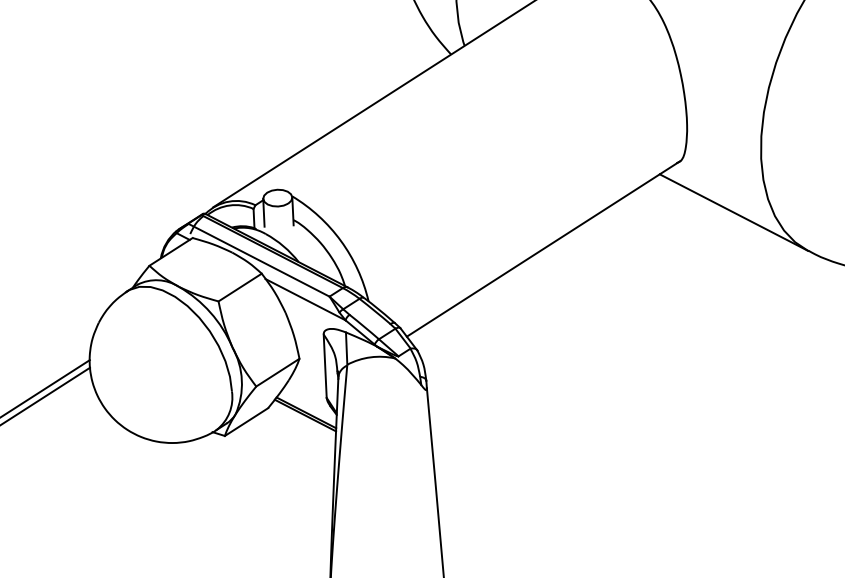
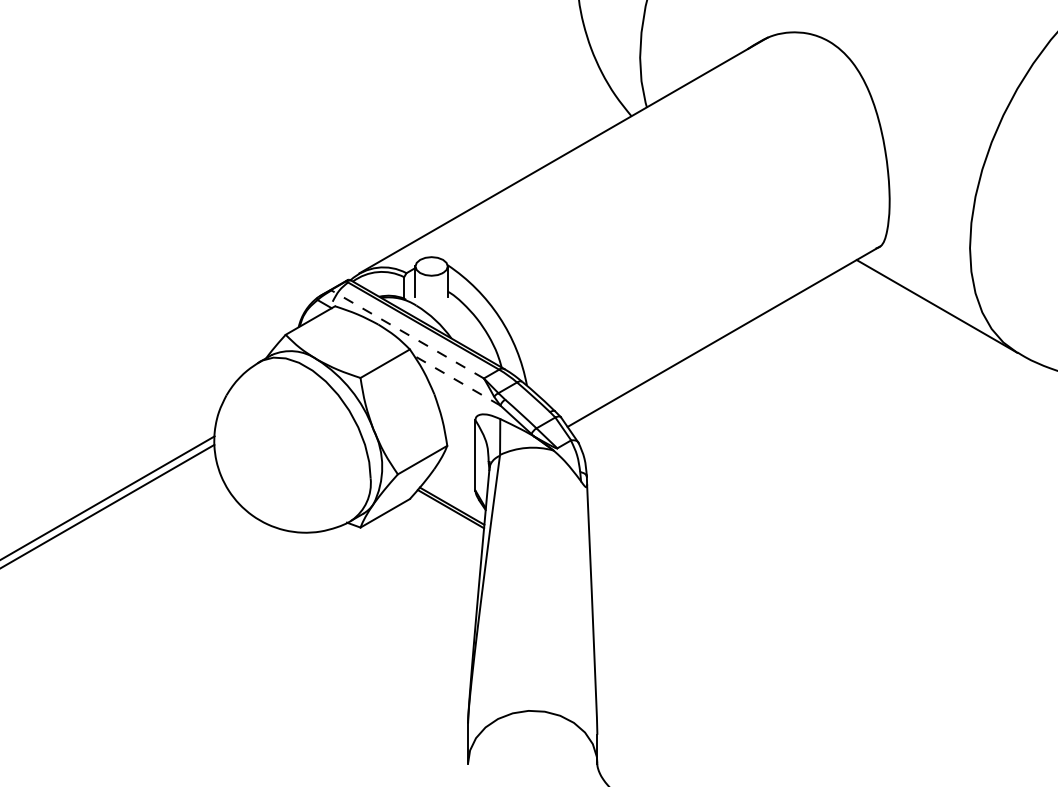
line: (258, 260) -> (407, 334), solid -> dashed
line: (304, 299) -> (456, 380), solid -> dashed

